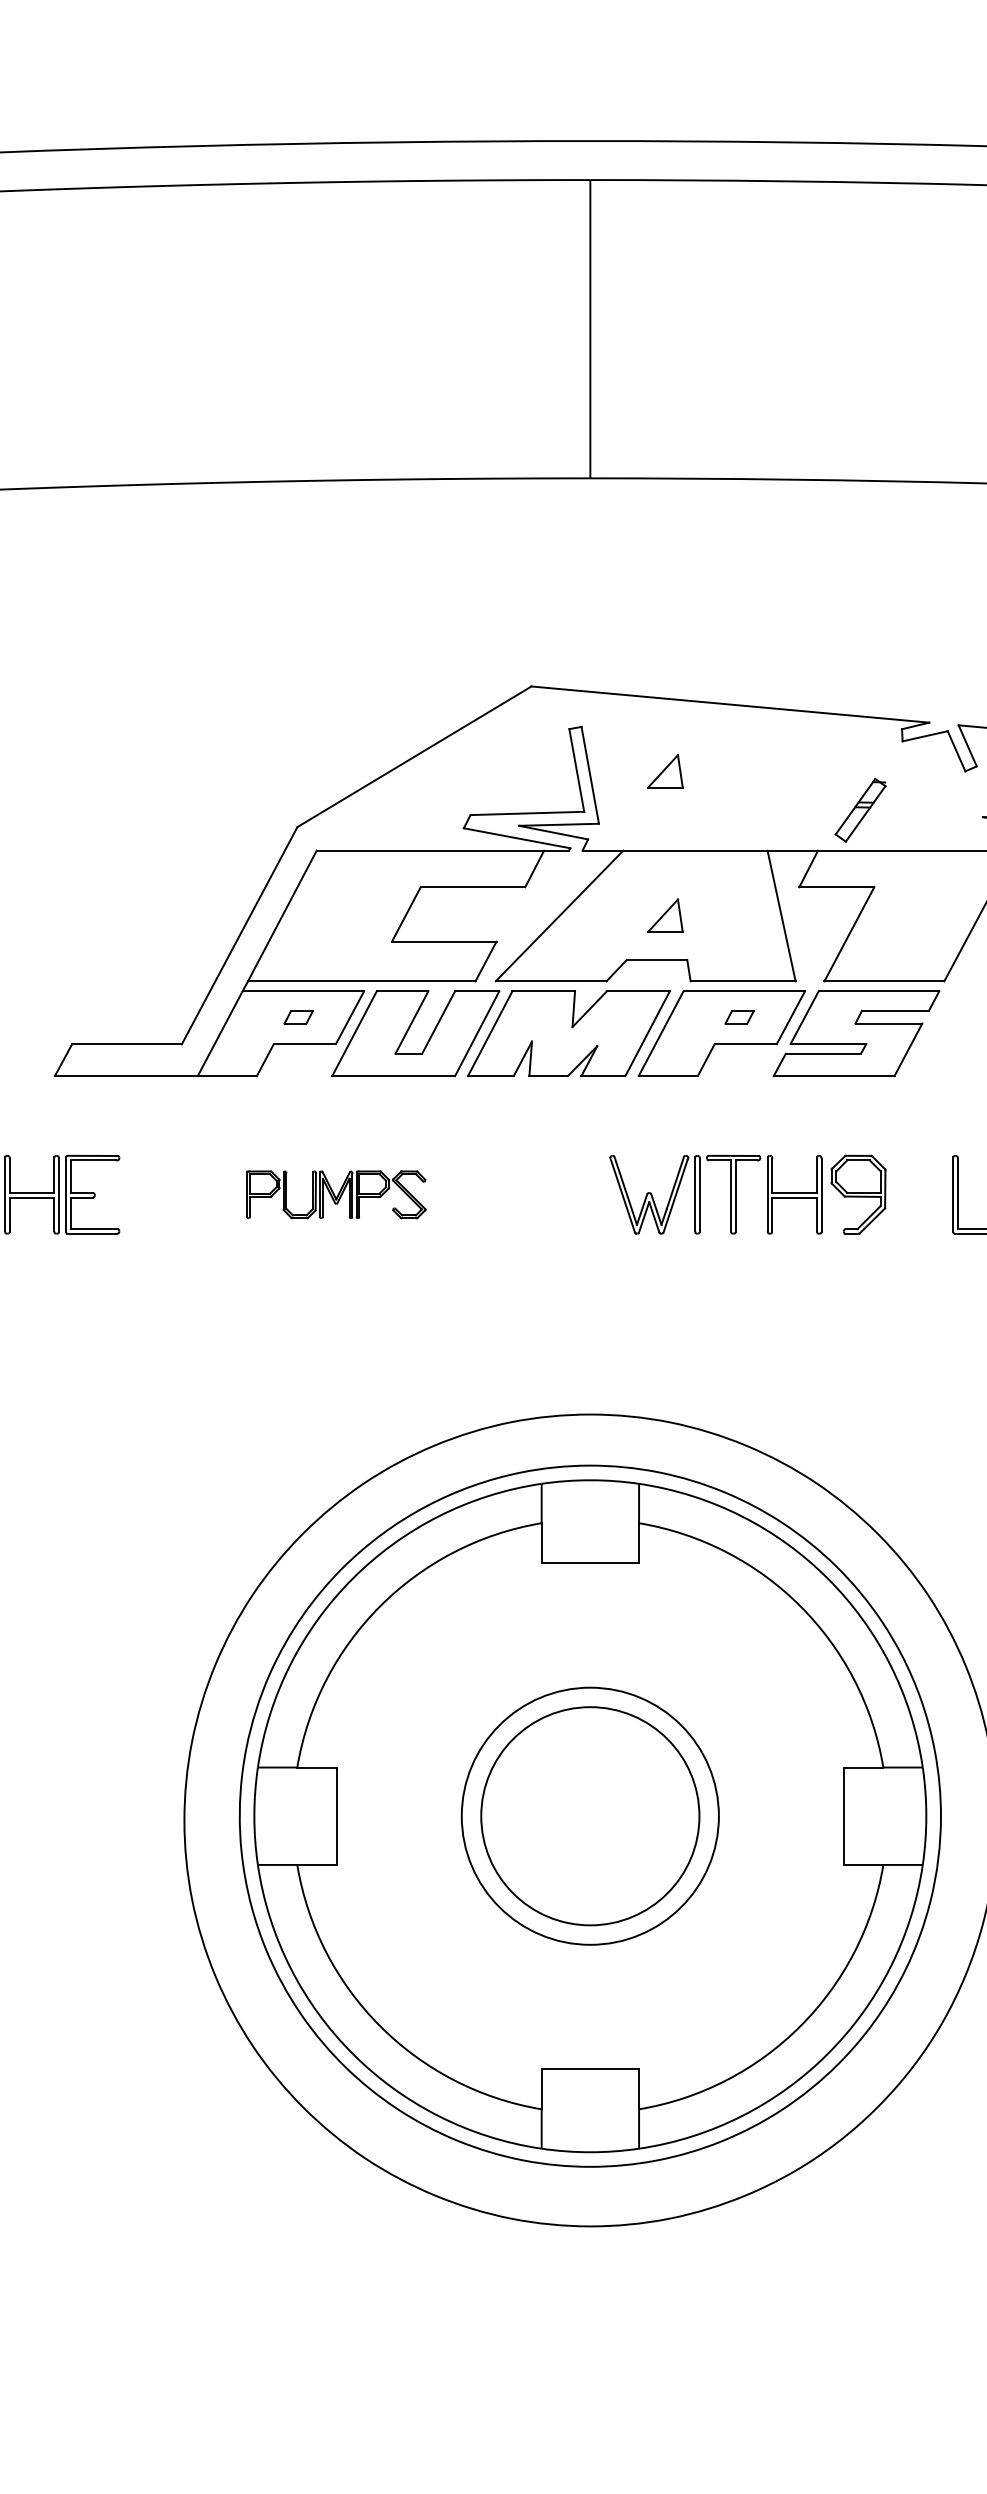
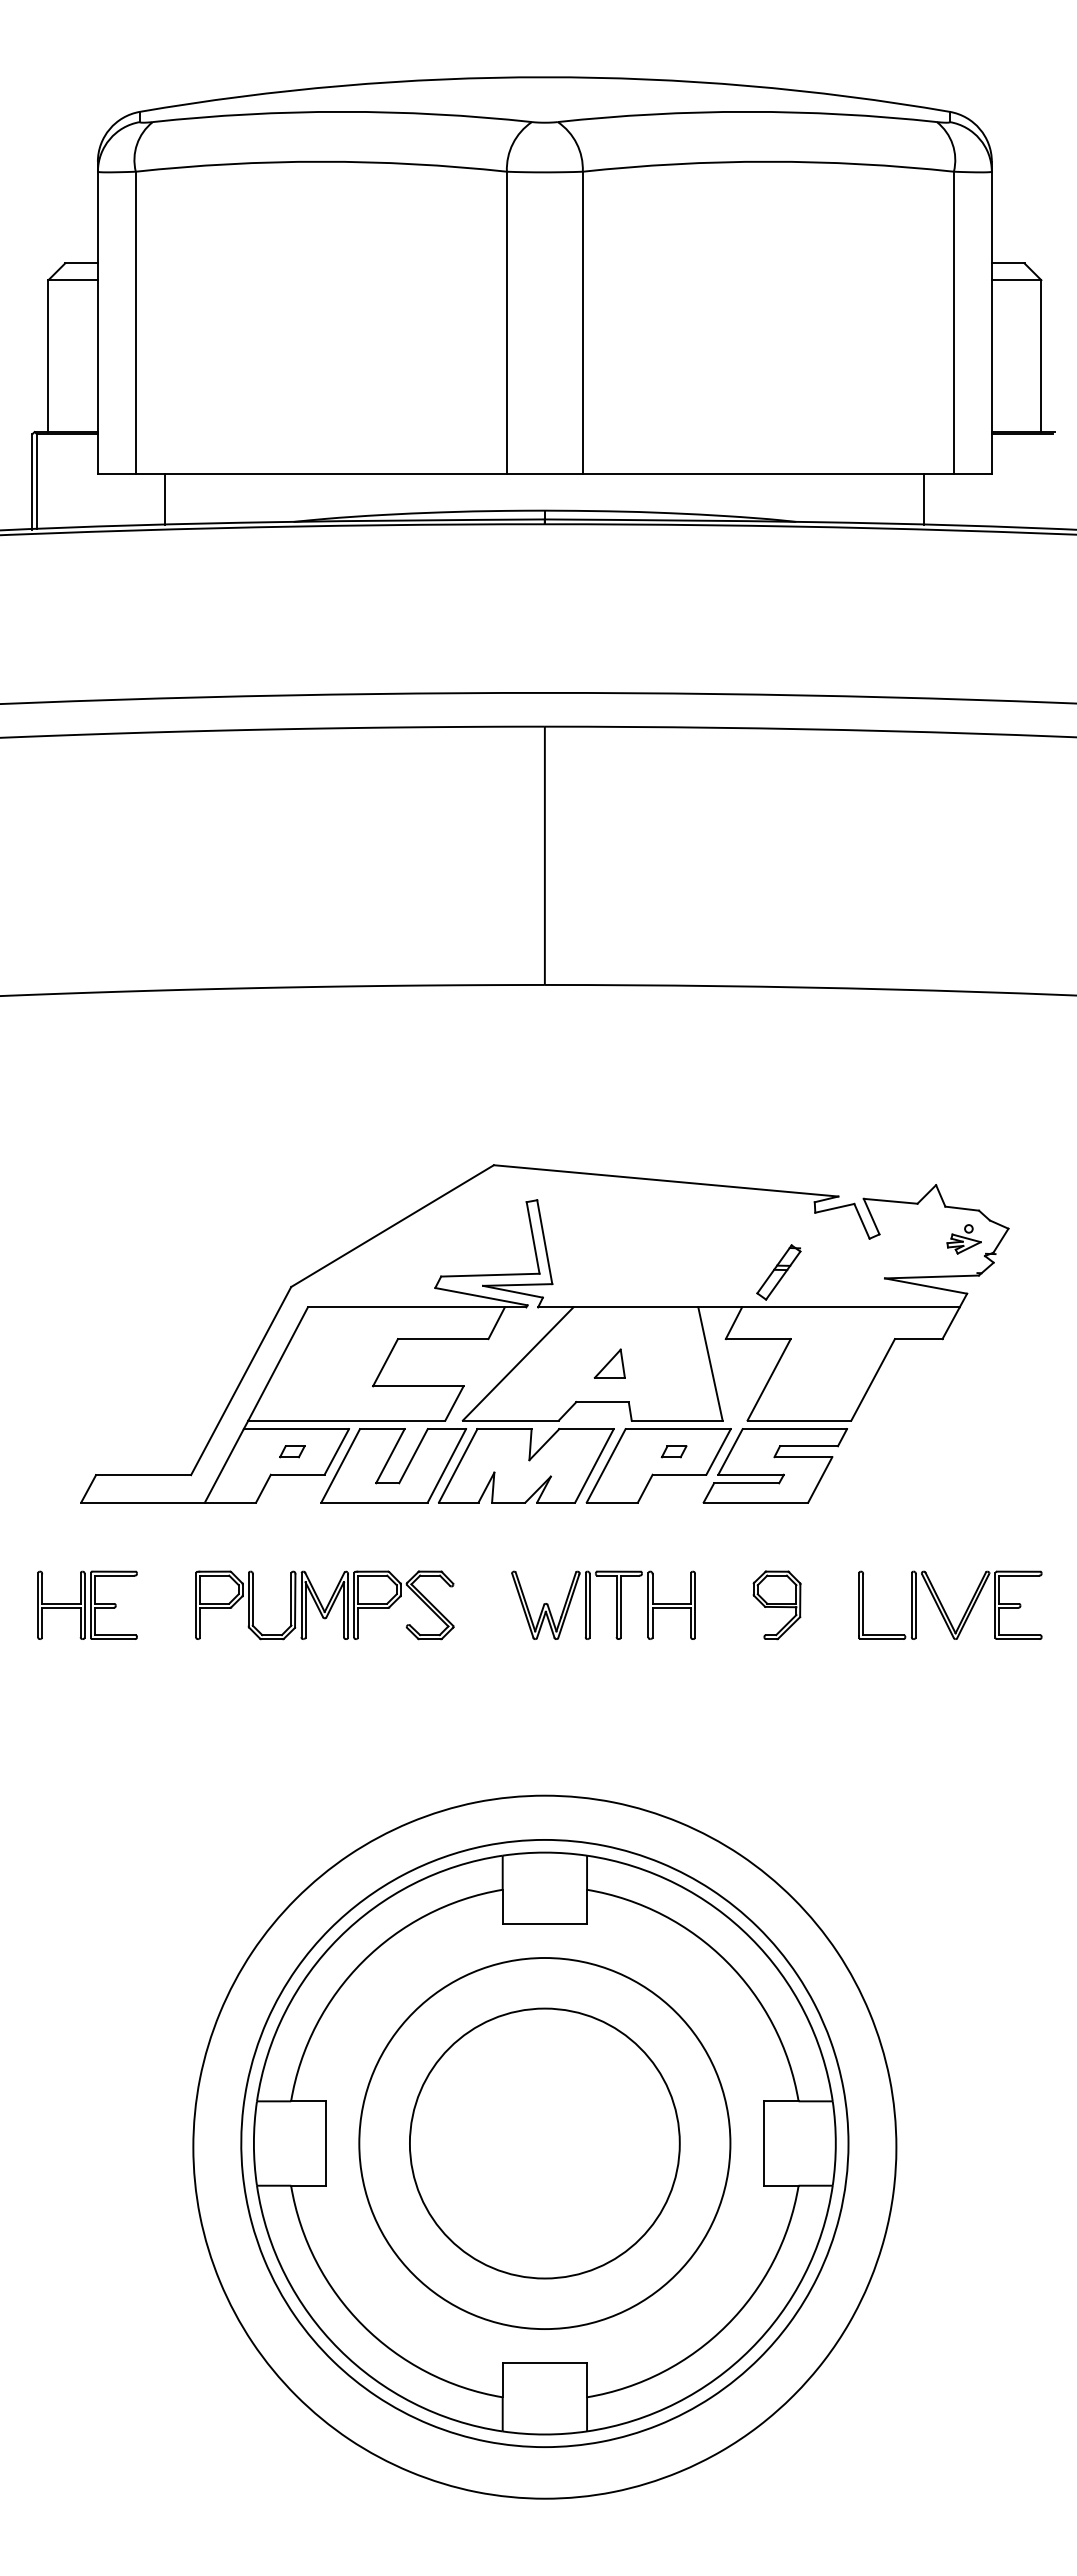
part: (664, 771) -> (609, 1238), removed
part: (700, 1193) -> (590, 1604), moved
part: (335, 1194) -> (324, 1605), size x1.67
circle: (589, 1816) -> (544, 2143), size x1.43
circle: (589, 1816) -> (544, 2143), size x1.67

